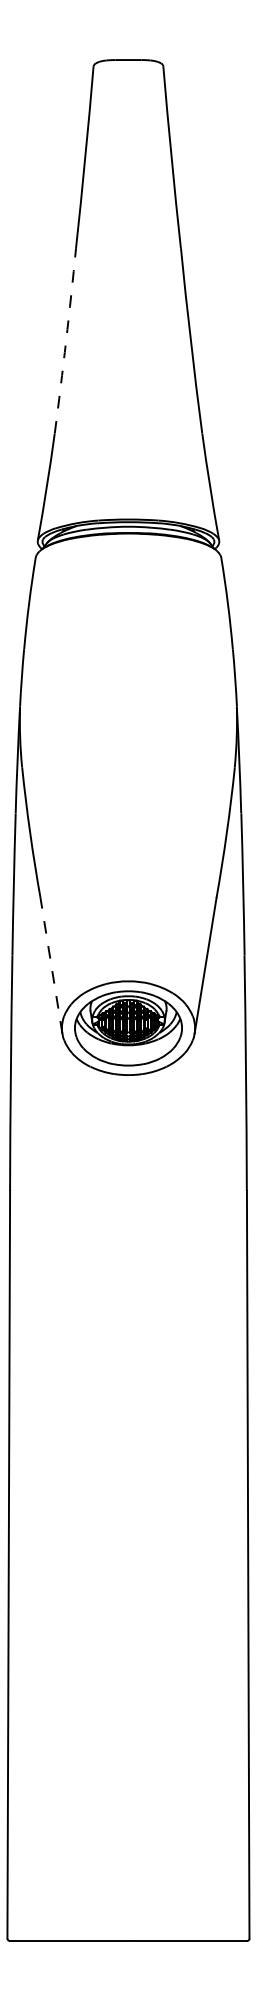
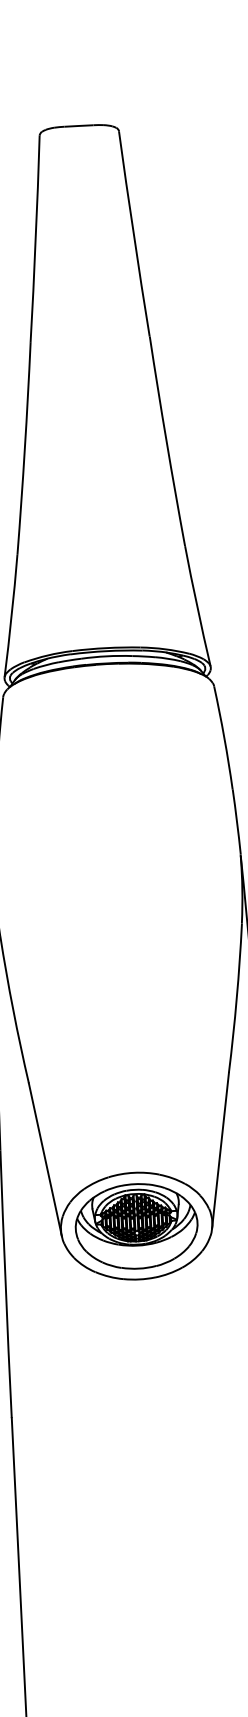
arc: (66, 340) -> (25, 448), dashed -> solid
line: (51, 965) -> (45, 1159), dashed -> solid

